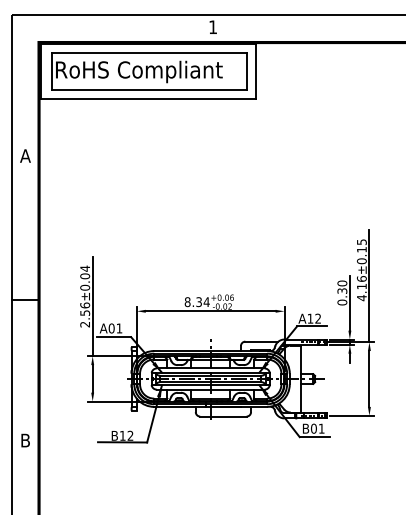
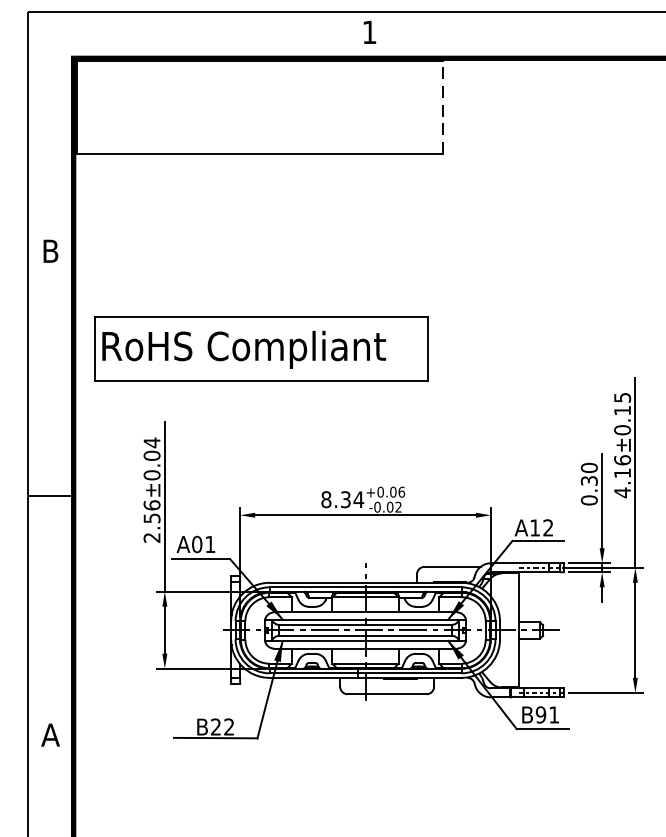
part: (149, 71) -> (261, 348), moved
line: (256, 71) -> (443, 107), solid -> dashed
text: (25, 155) -> (50, 250), A -> B
text: (313, 428) -> (540, 714), B01 -> B91
text: (122, 435) -> (215, 726), B12 -> B22
text: (25, 440) -> (50, 734), B -> A

